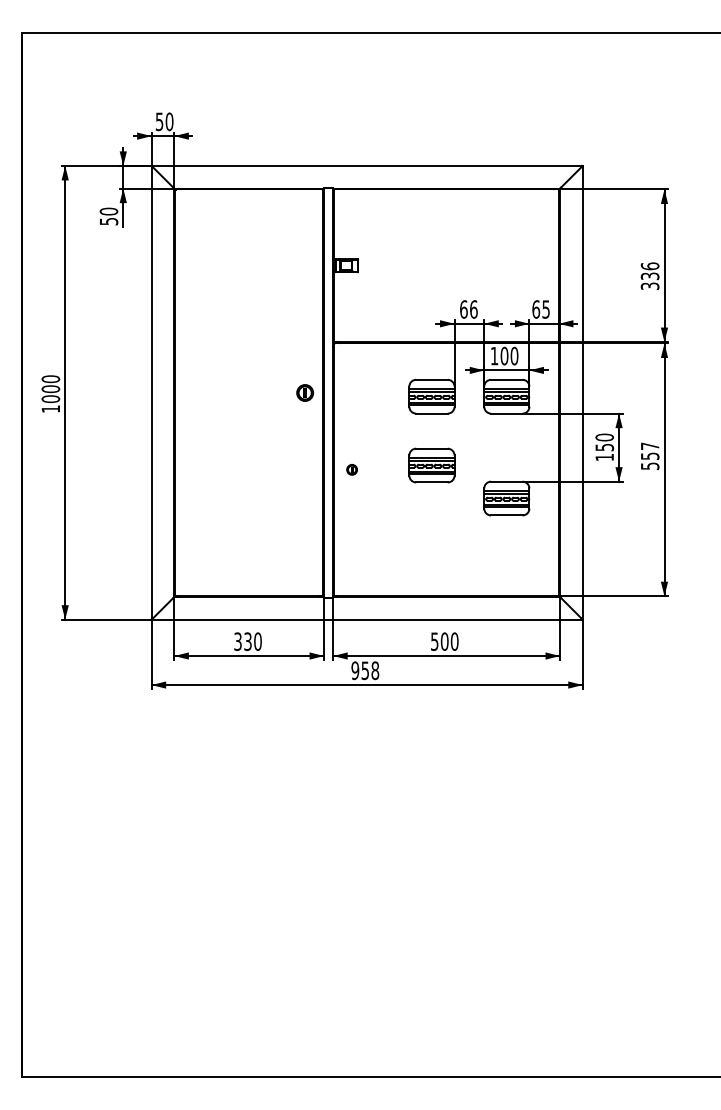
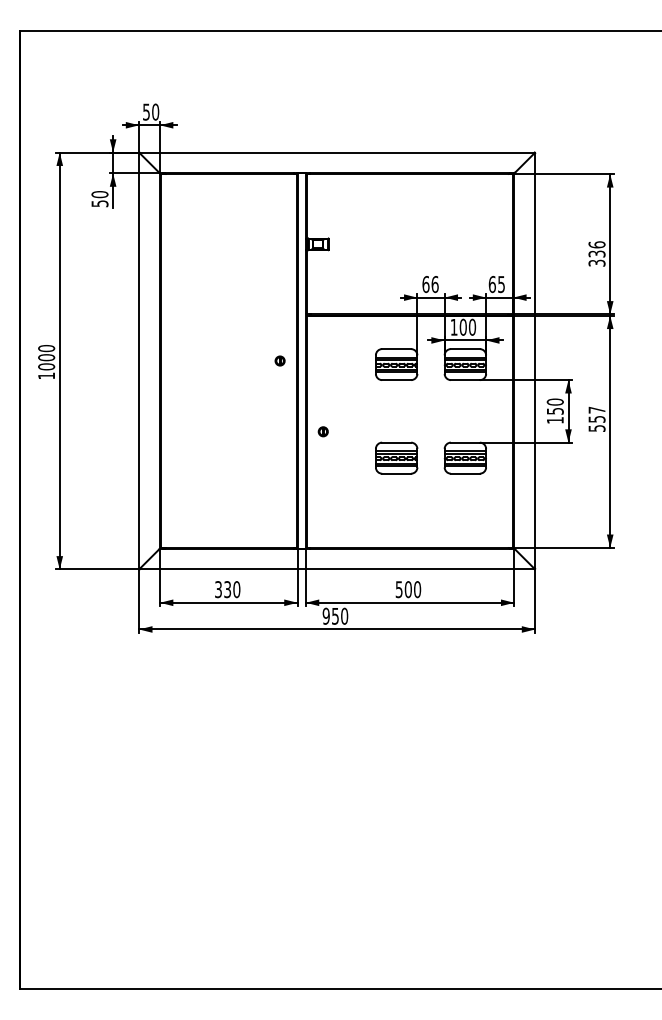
part: (304, 392) -> (279, 360), size x0.62
part: (431, 465) -> (396, 458), moved
text: (375, 670) -> (344, 616), 958 -> 950

